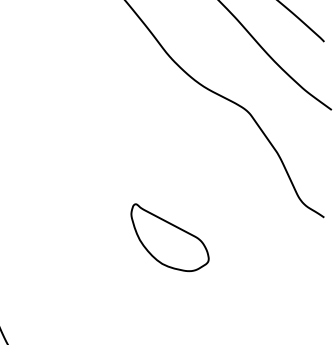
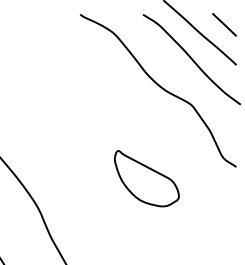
part: (169, 237) -> (146, 178), size x1.43

